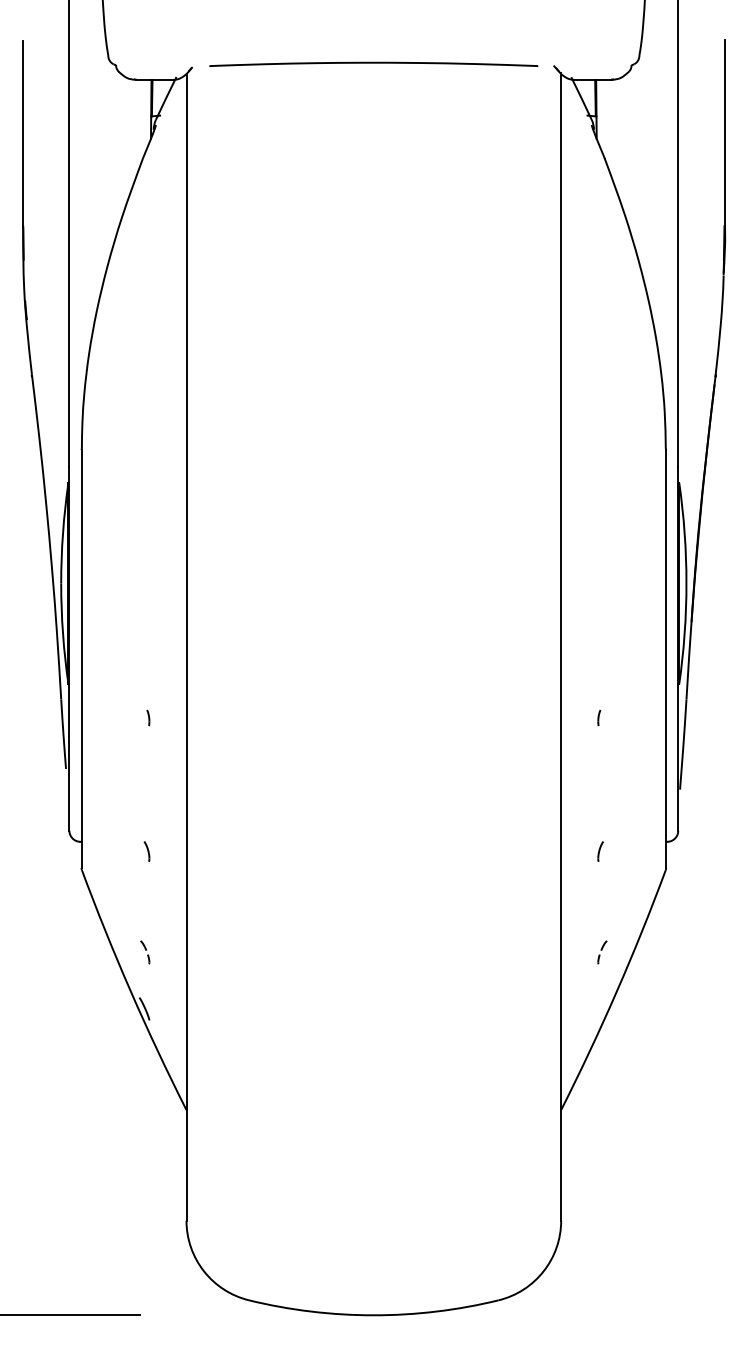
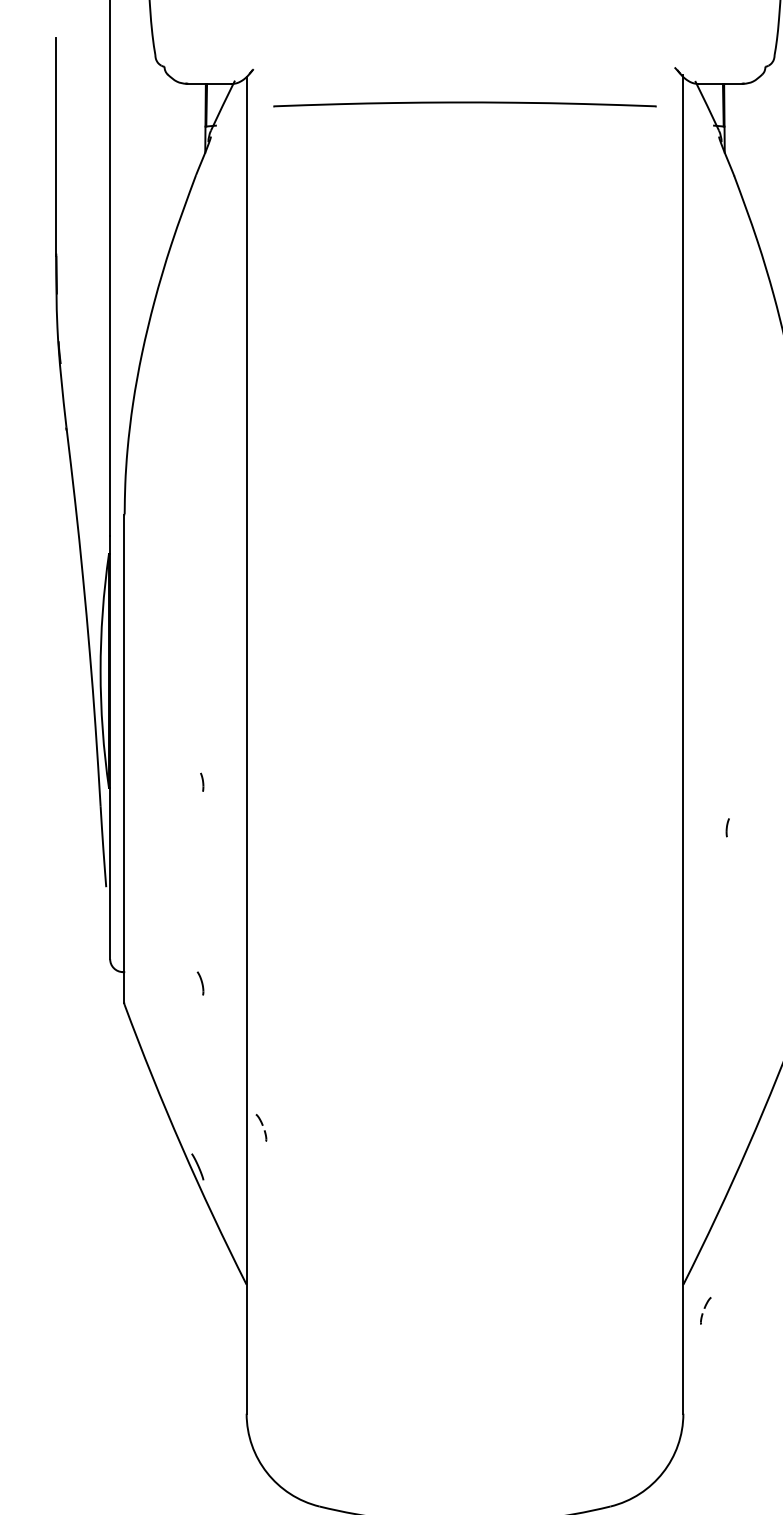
part: (373, 63) -> (464, 103), moved
line: (148, 717) -> (202, 781), moved
part: (600, 851) -> (729, 983), removed
part: (145, 952) -> (261, 1127), moved
part: (602, 952) -> (705, 1310), moved

